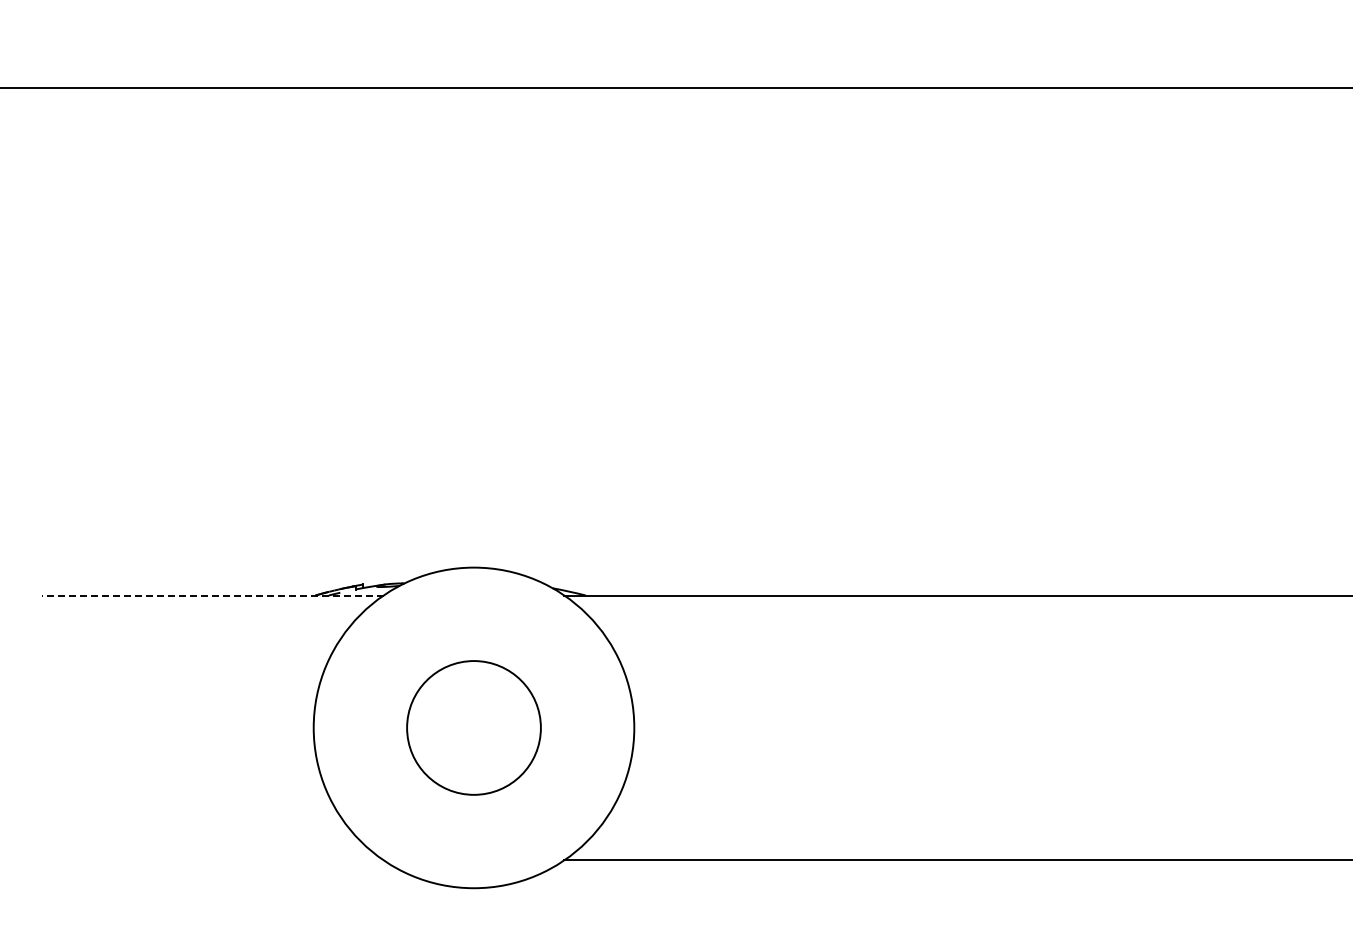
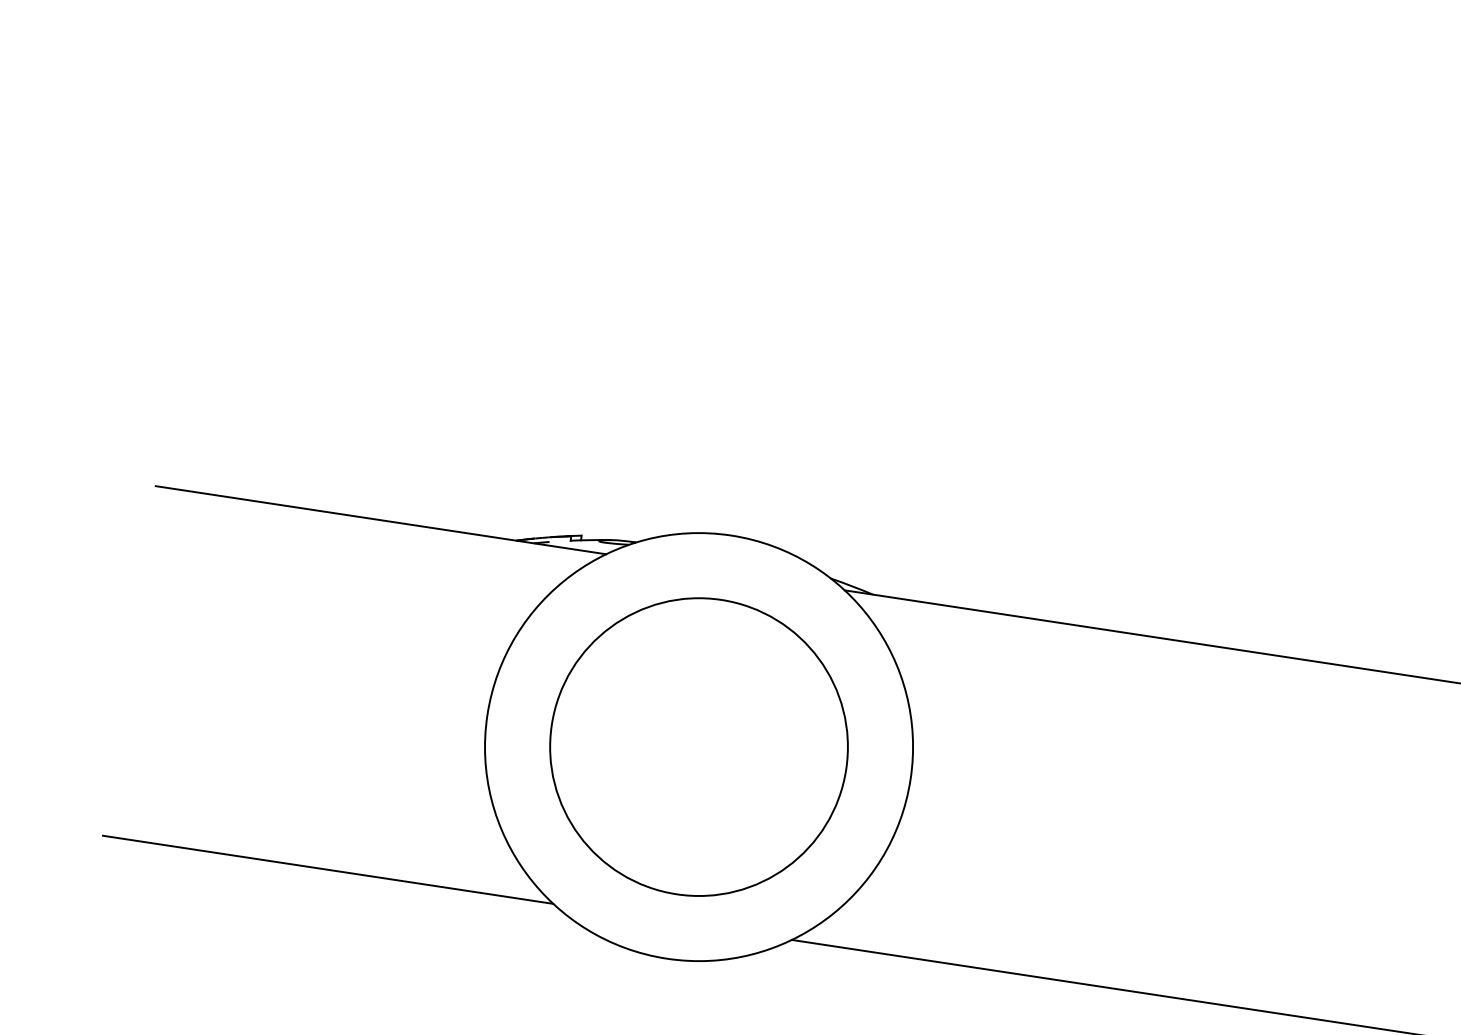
line: (213, 595) -> (381, 520), dashed -> solid
circle: (473, 727) -> (698, 746), size x1.67
line: (212, 860) -> (327, 869), added

